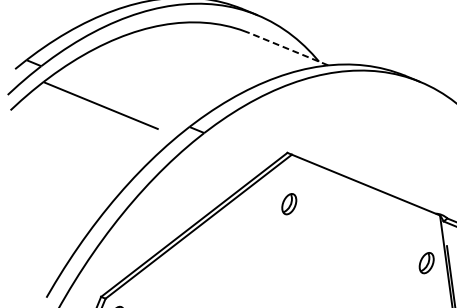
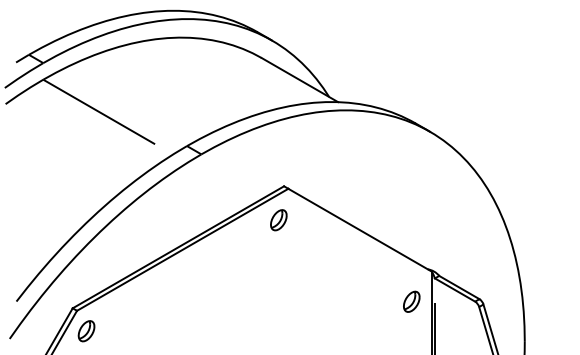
line: (288, 48) -> (299, 79), dashed -> solid
part: (289, 204) -> (278, 220), moved
part: (426, 262) -> (411, 301), moved

